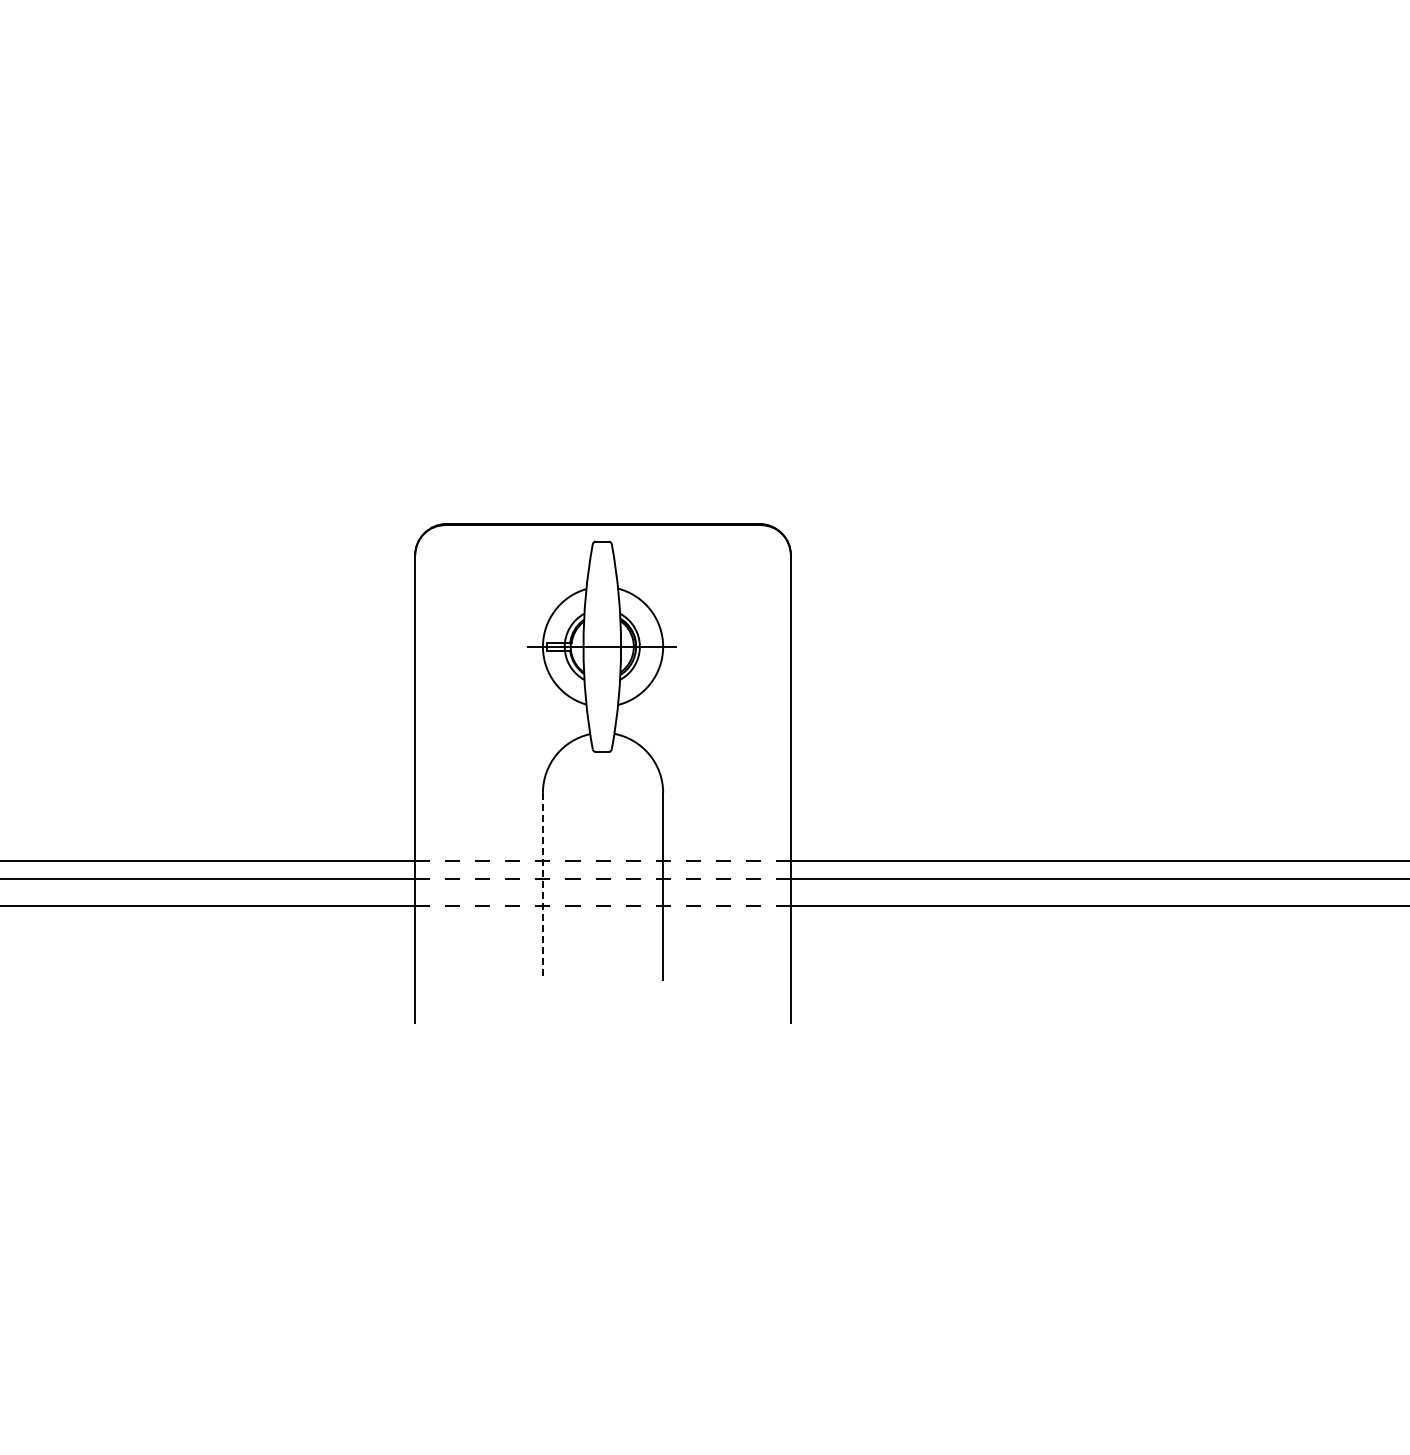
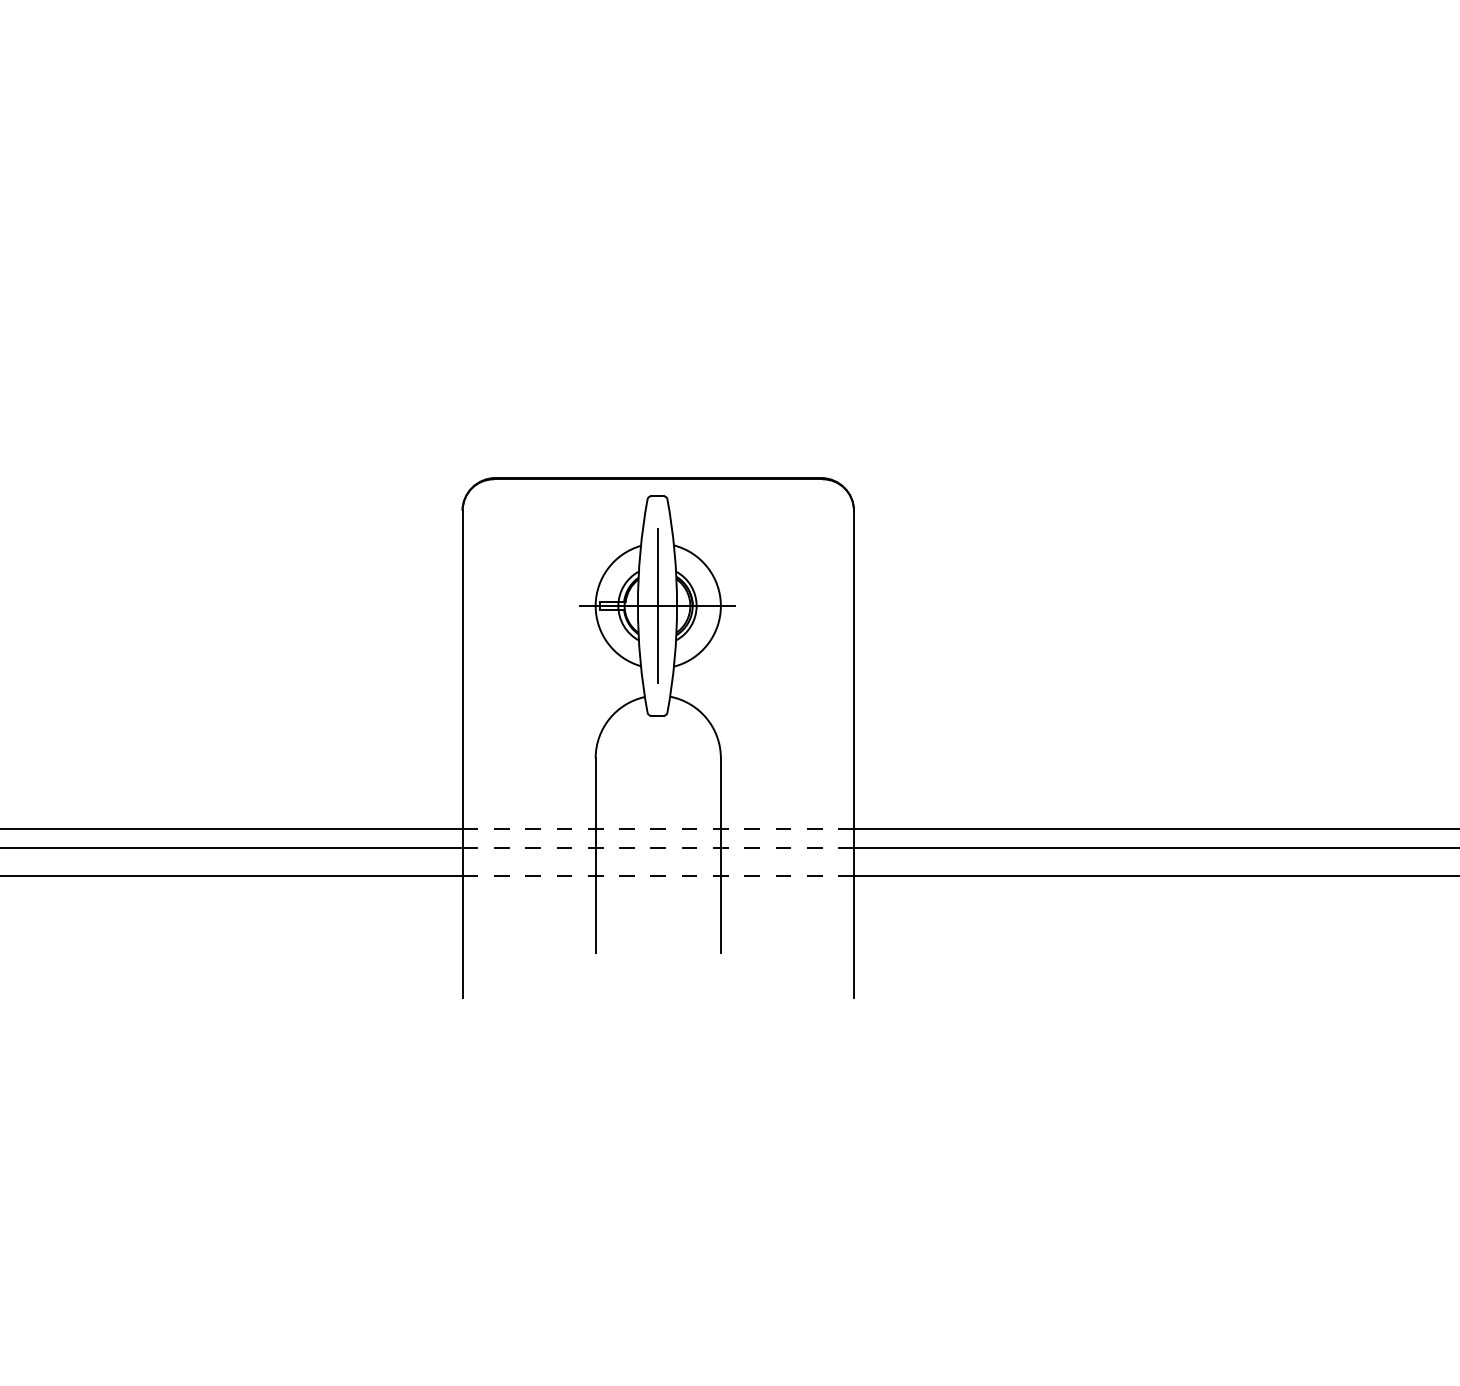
line: (602, 646) -> (657, 605), added
line: (542, 886) -> (595, 855), dashed -> solid

